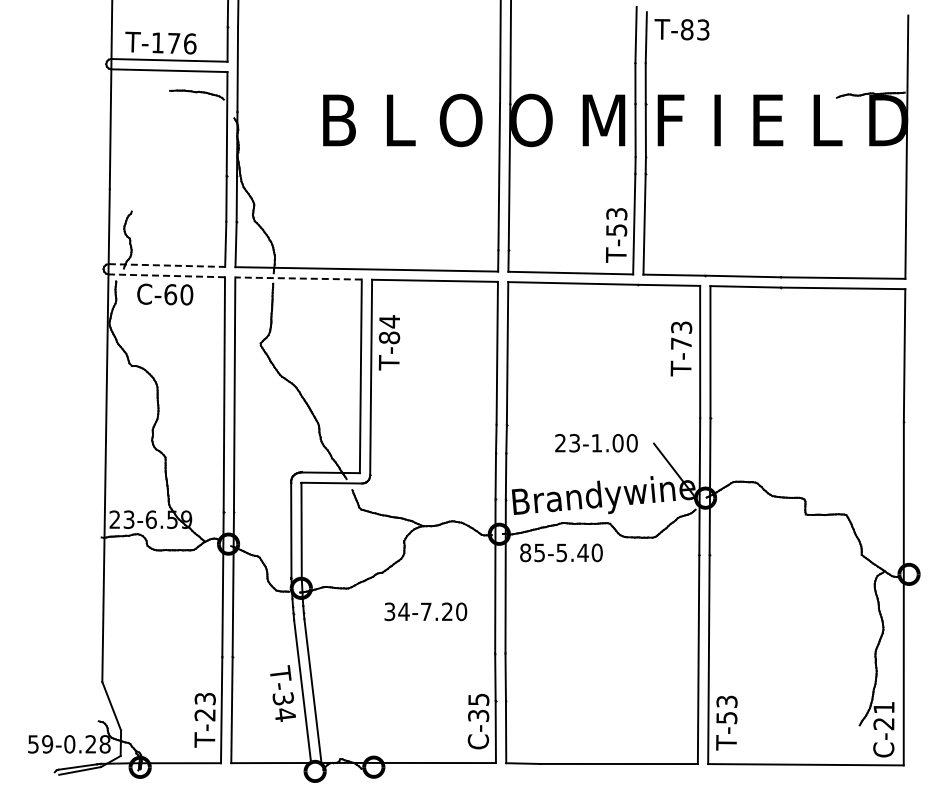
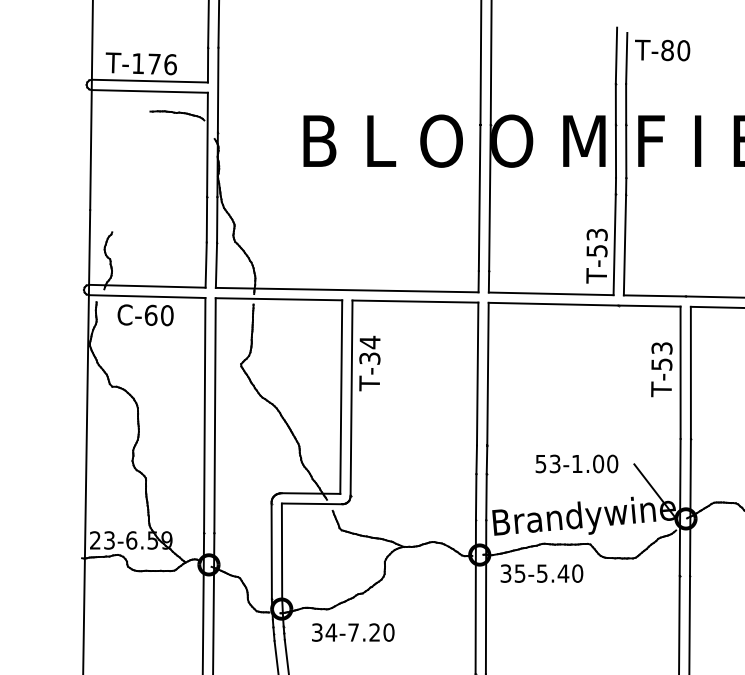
text: (703, 29) -> (683, 50), T-83 -> T-80
line: (167, 265) -> (147, 286), dashed -> solid
line: (166, 275) -> (146, 296), dashed -> solid
line: (298, 278) -> (278, 299), dashed -> solid
text: (389, 337) -> (369, 358), T-84 -> T-34
text: (681, 343) -> (661, 364), T-73 -> T-53
text: (560, 443) -> (540, 464), 23-1.00 -> 53-1.00
text: (525, 552) -> (505, 573), 85-5.40 -> 35-5.40
text: (425, 611) -> (352, 632), moved

